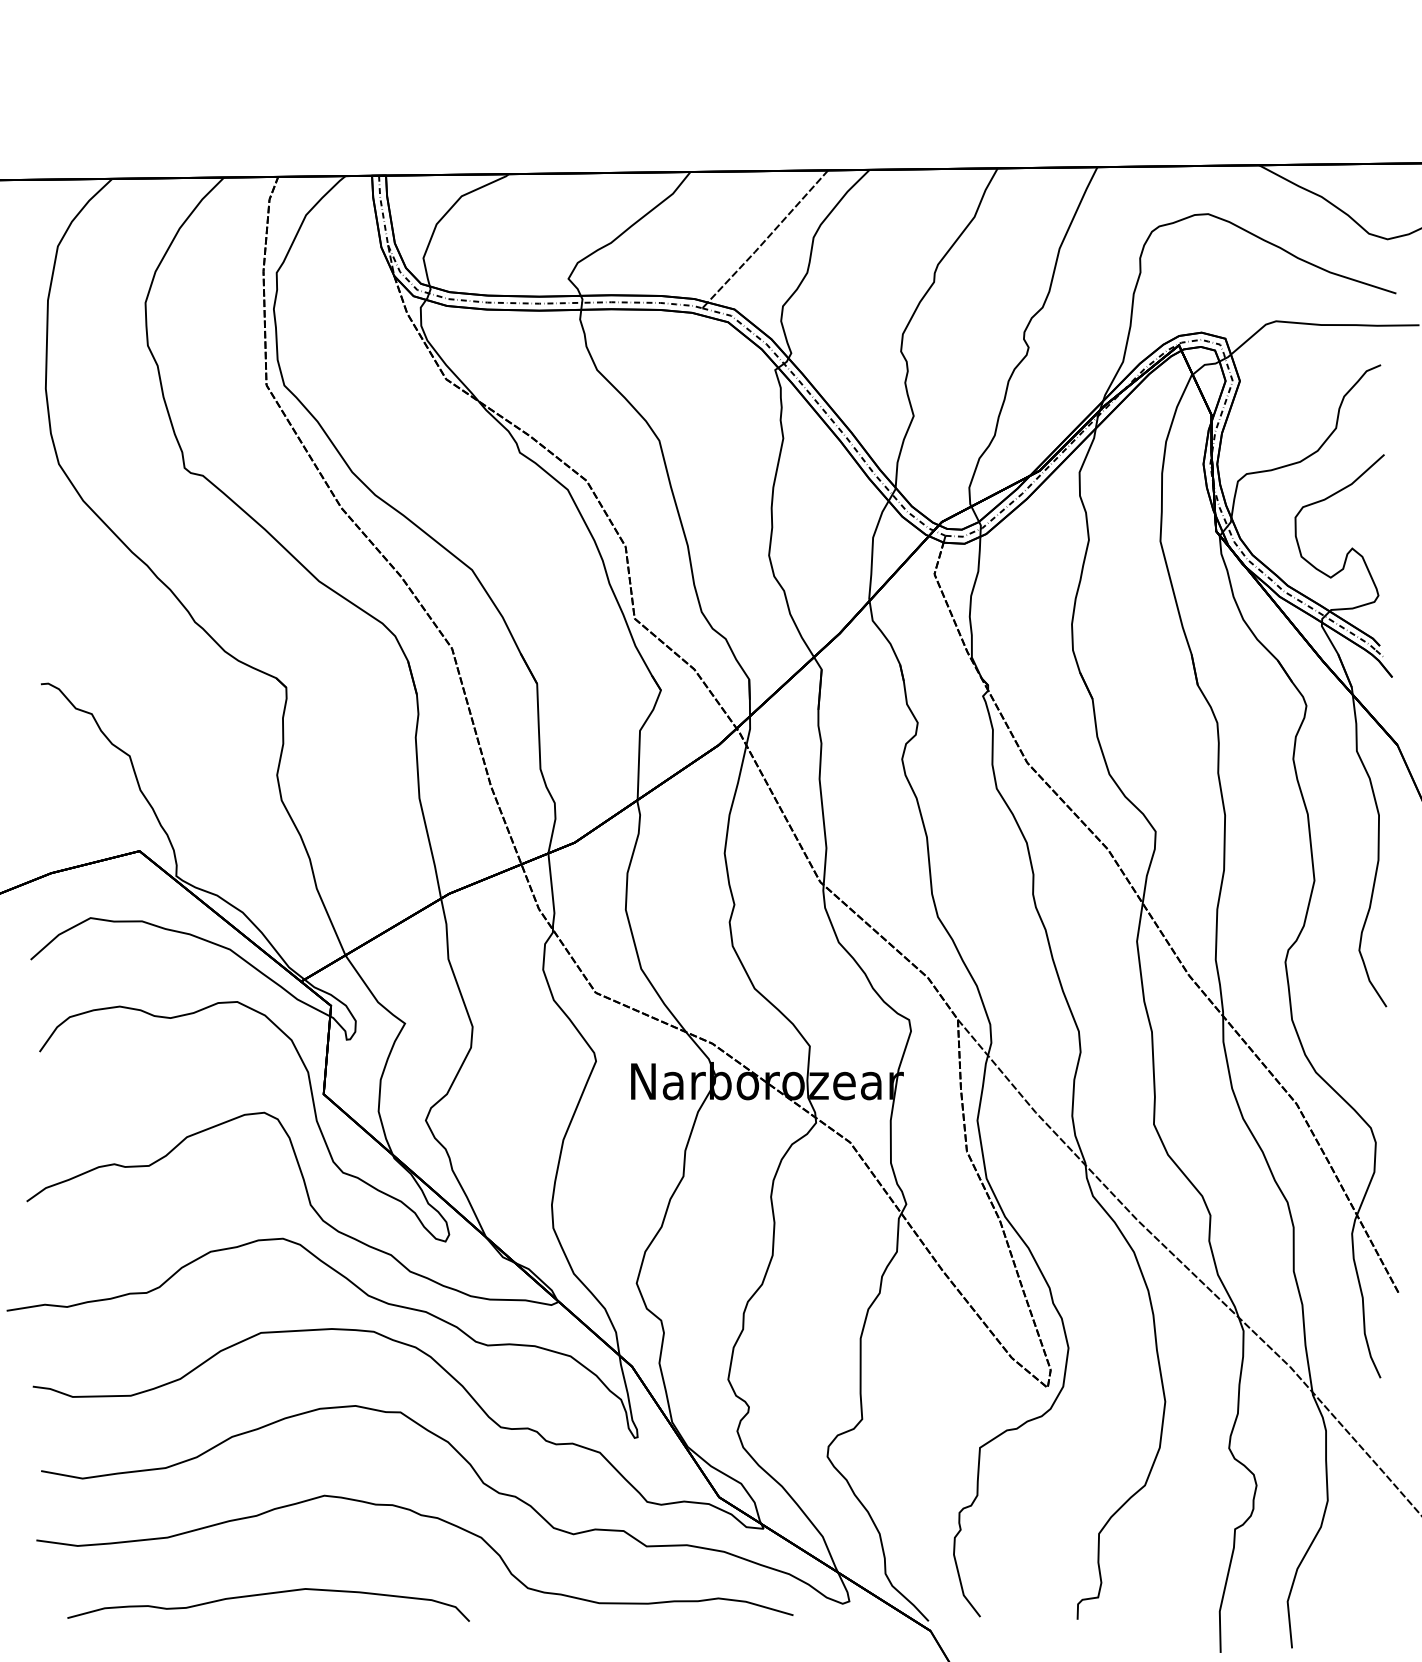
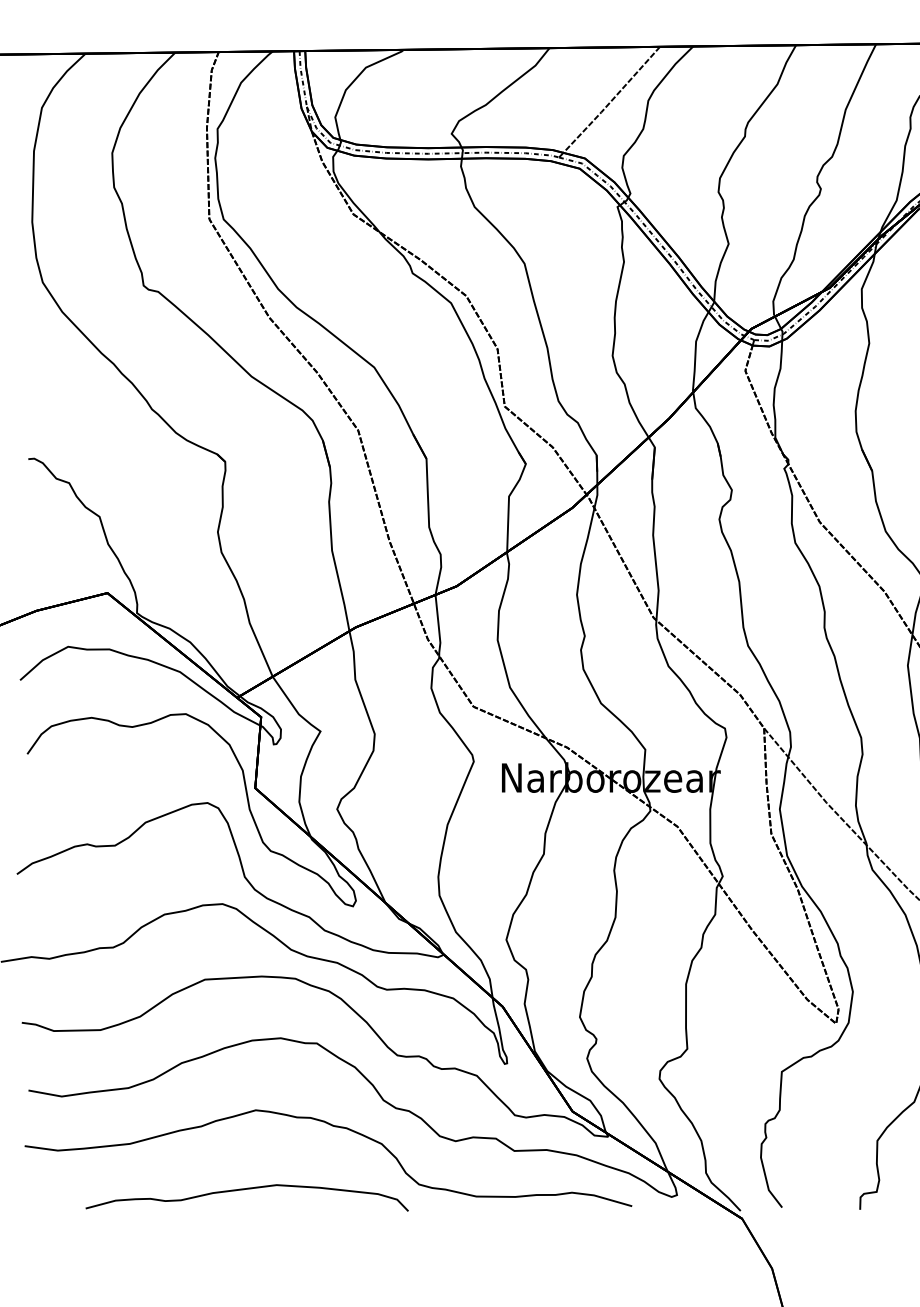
curve: (268, 1594) -> (247, 1189), moved

